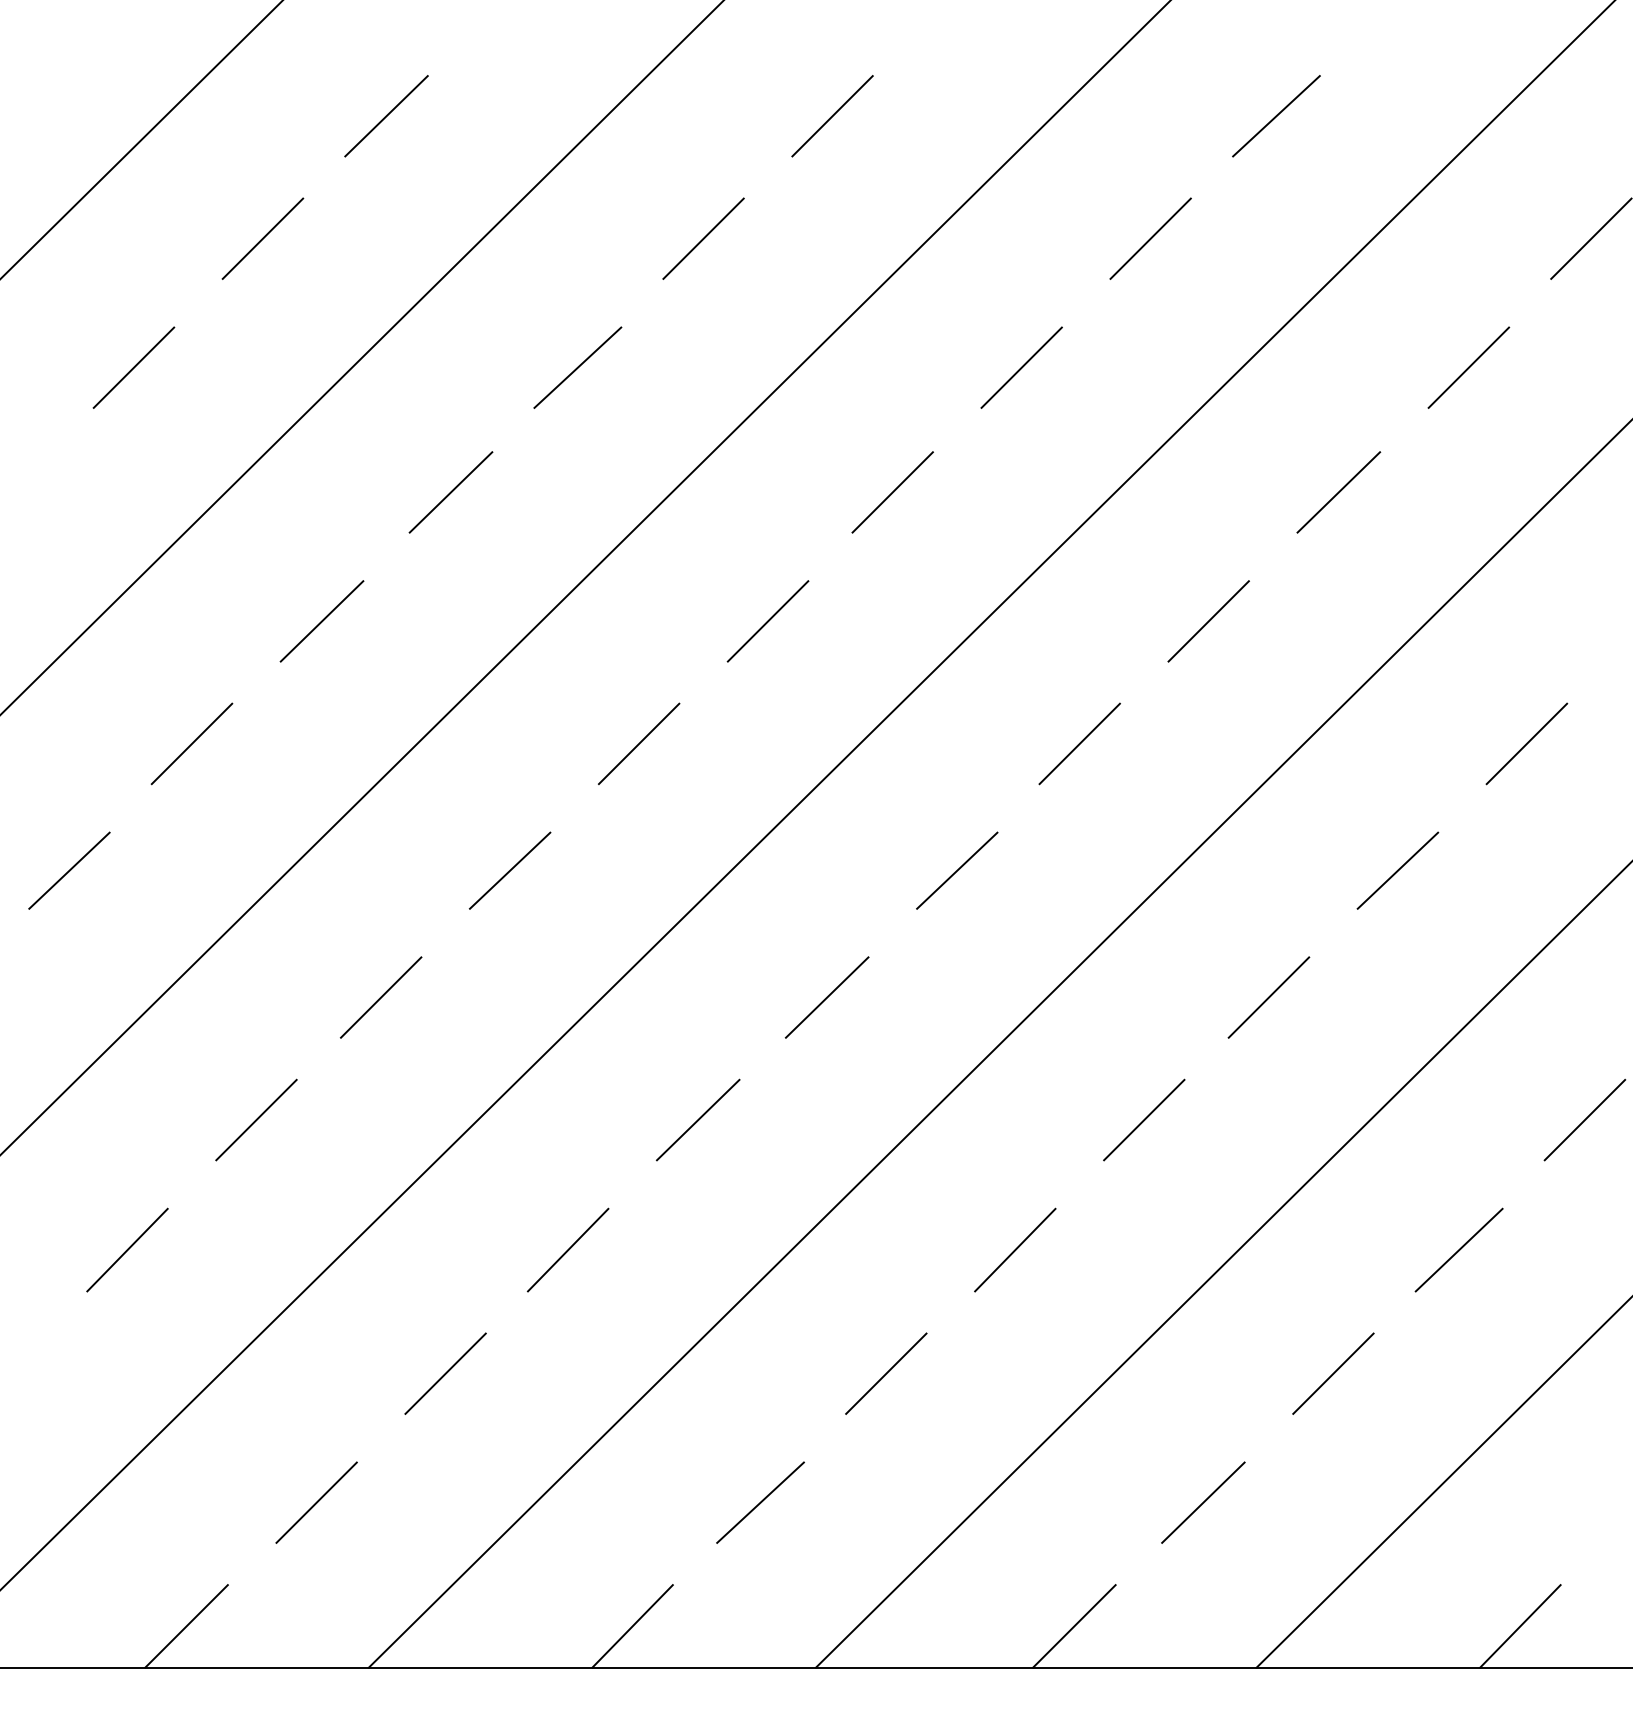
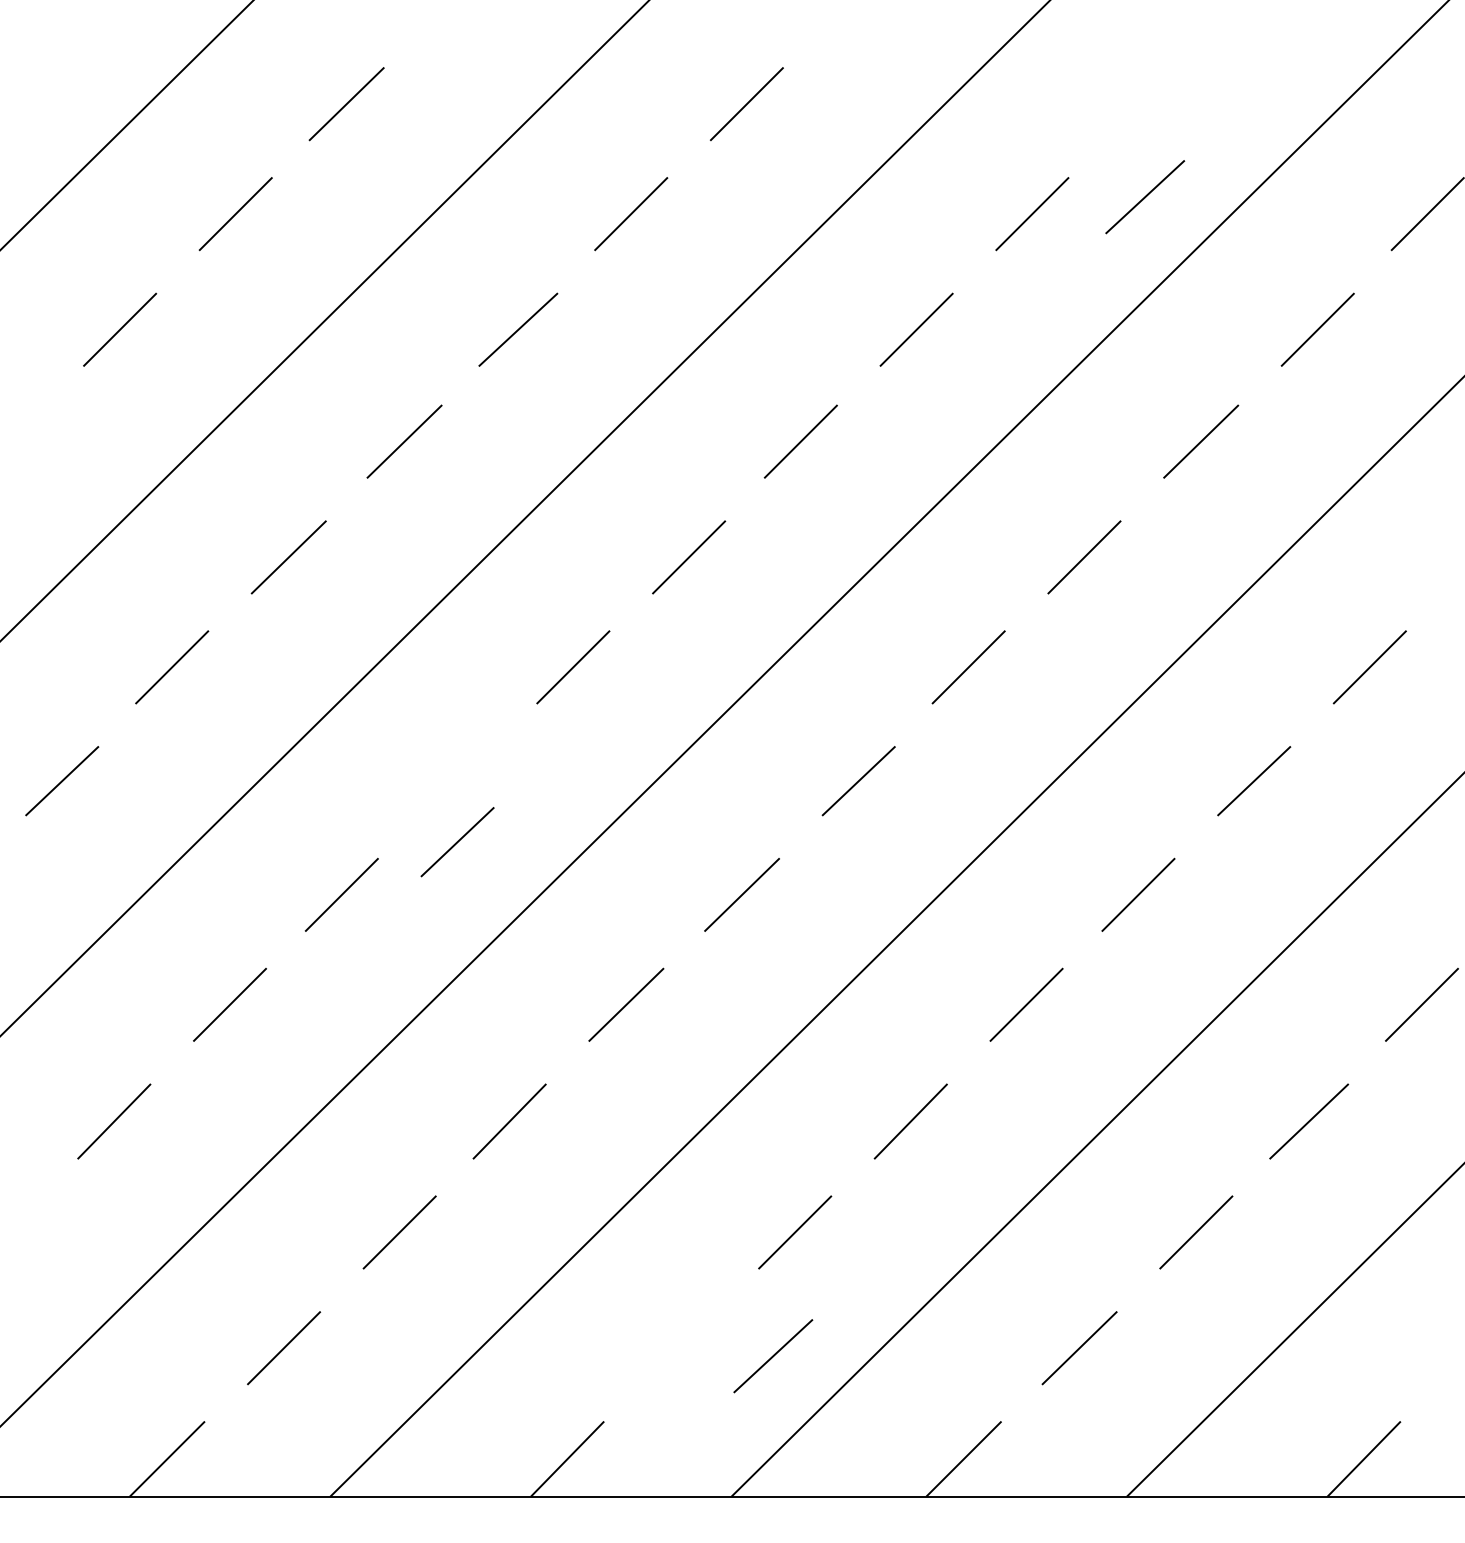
line: (1276, 116) -> (1145, 197), moved
line: (510, 871) -> (457, 842), moved
line: (760, 1503) -> (773, 1356), moved

